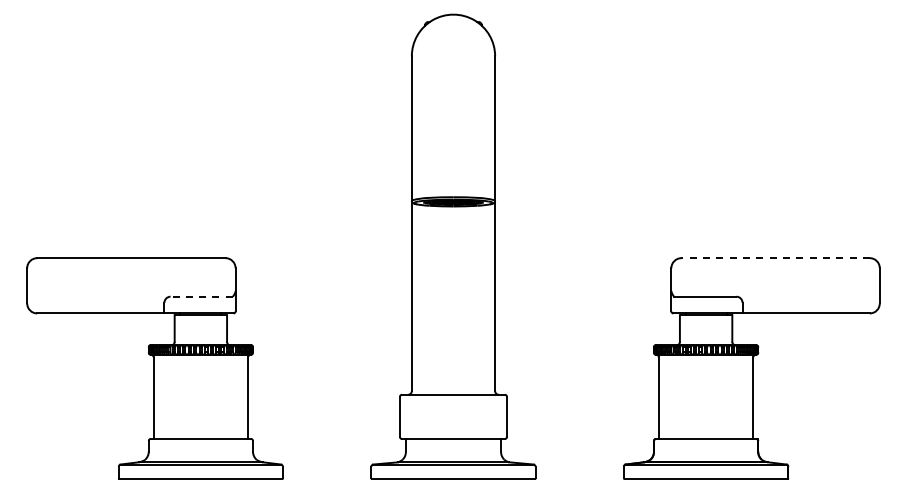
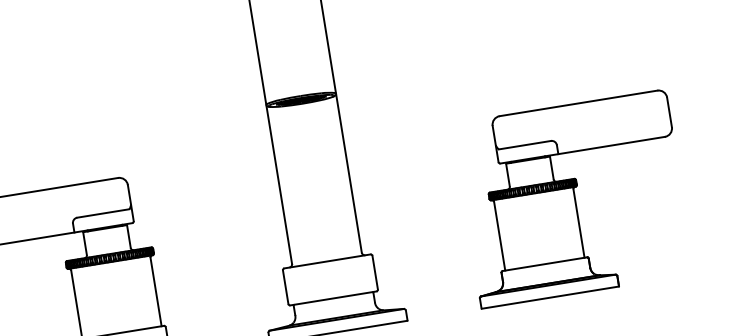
line: (775, 258) -> (578, 103), dashed -> solid
line: (201, 296) -> (103, 213), dashed -> solid

